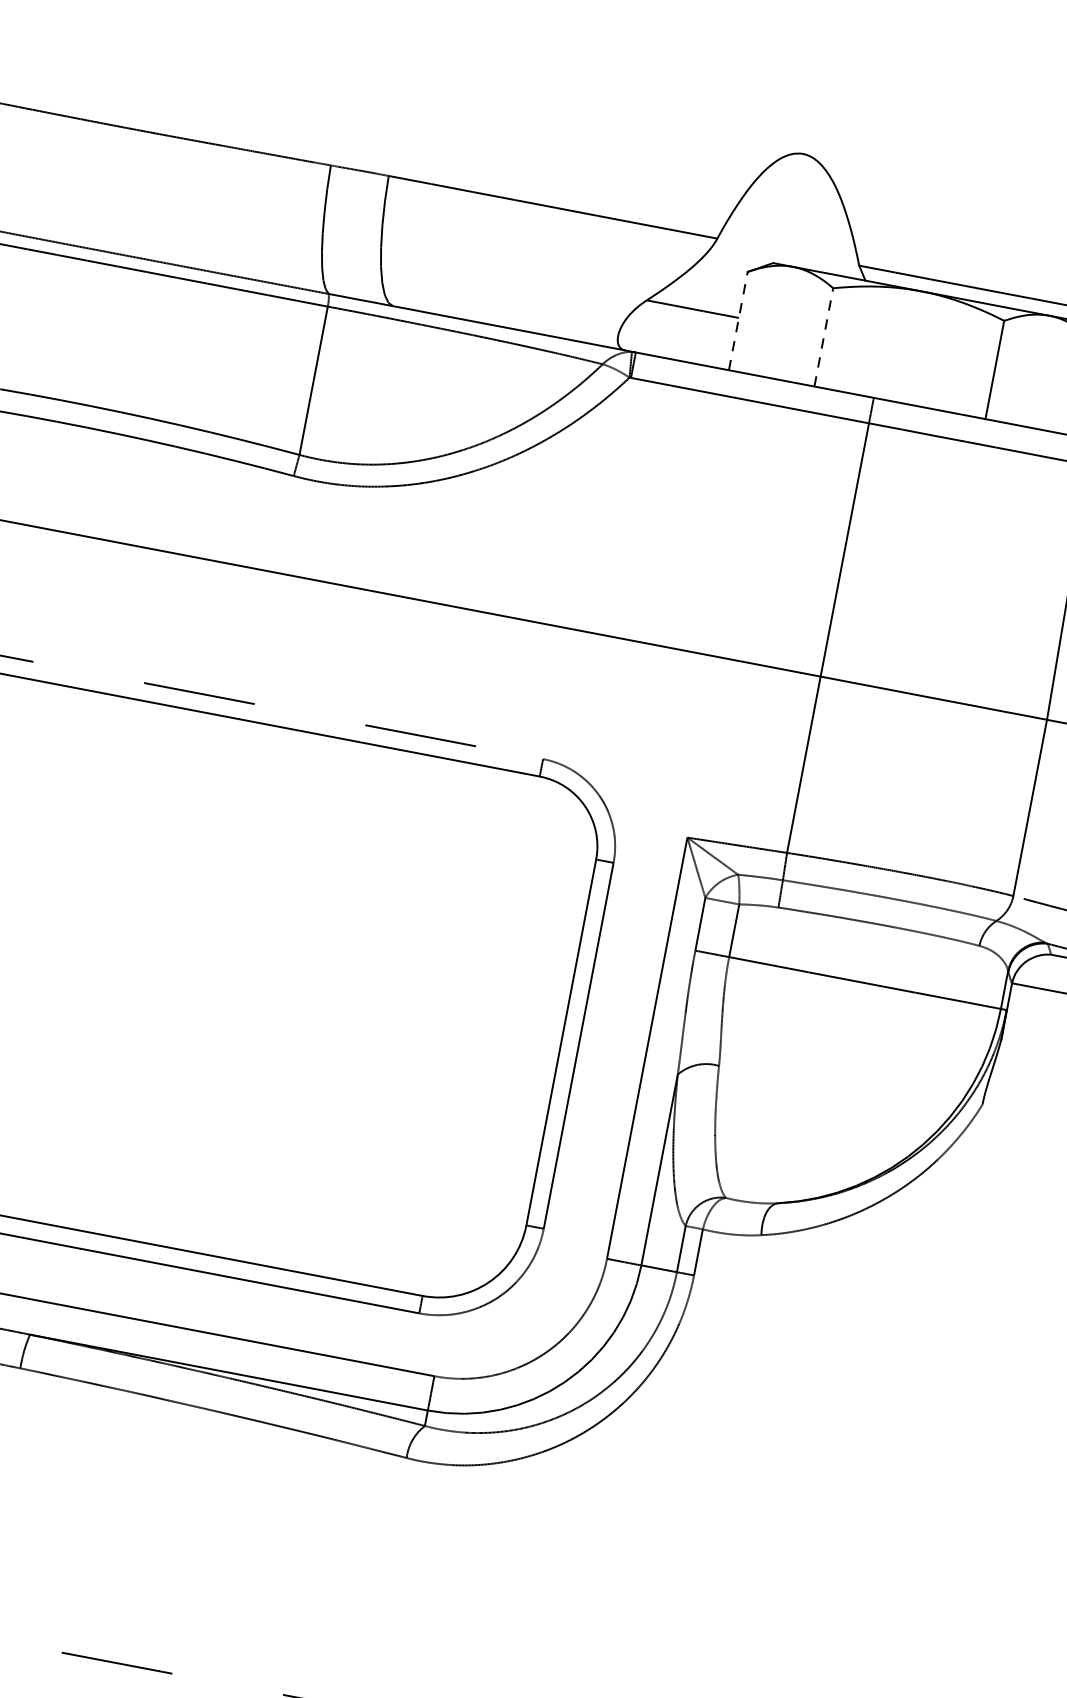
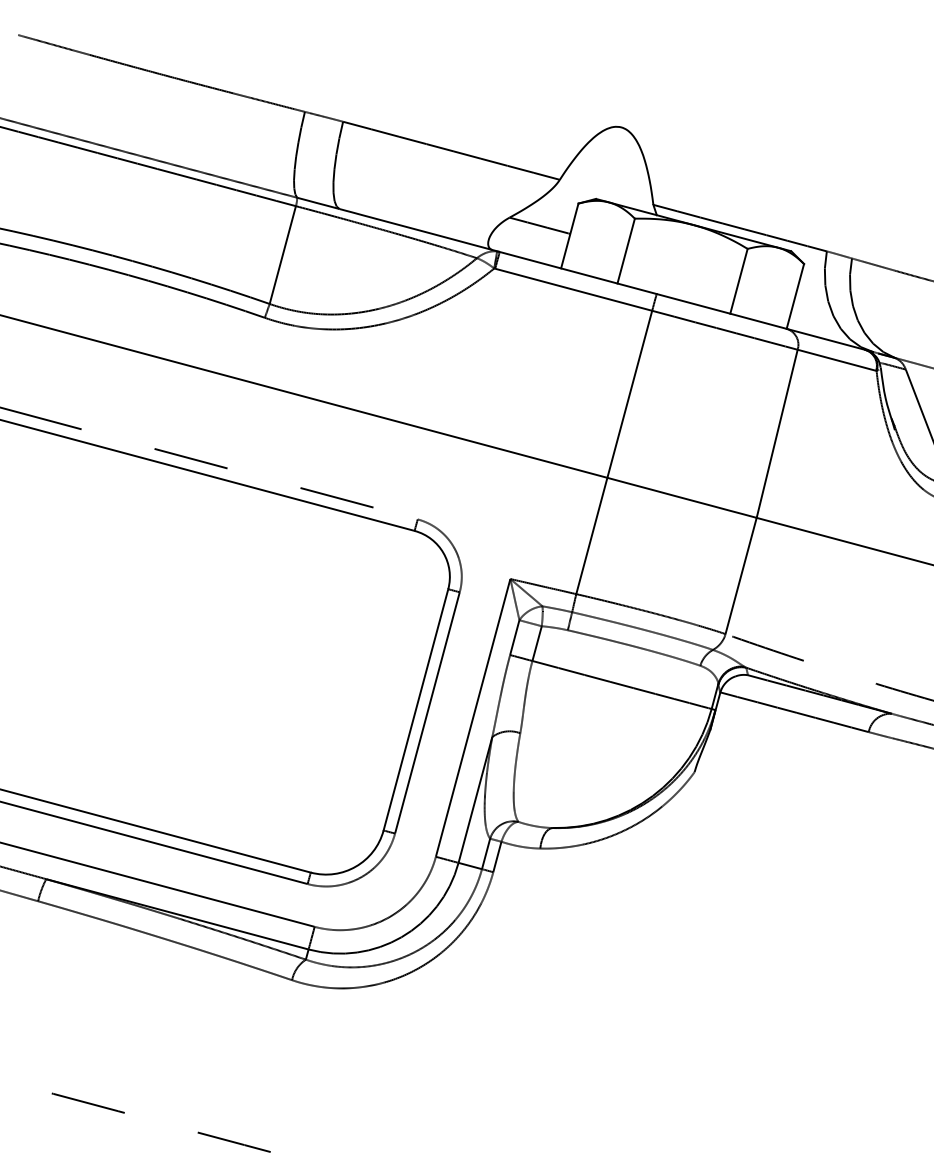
line: (737, 320) -> (569, 235), dashed -> solid
line: (824, 337) -> (626, 251), dashed -> solid

